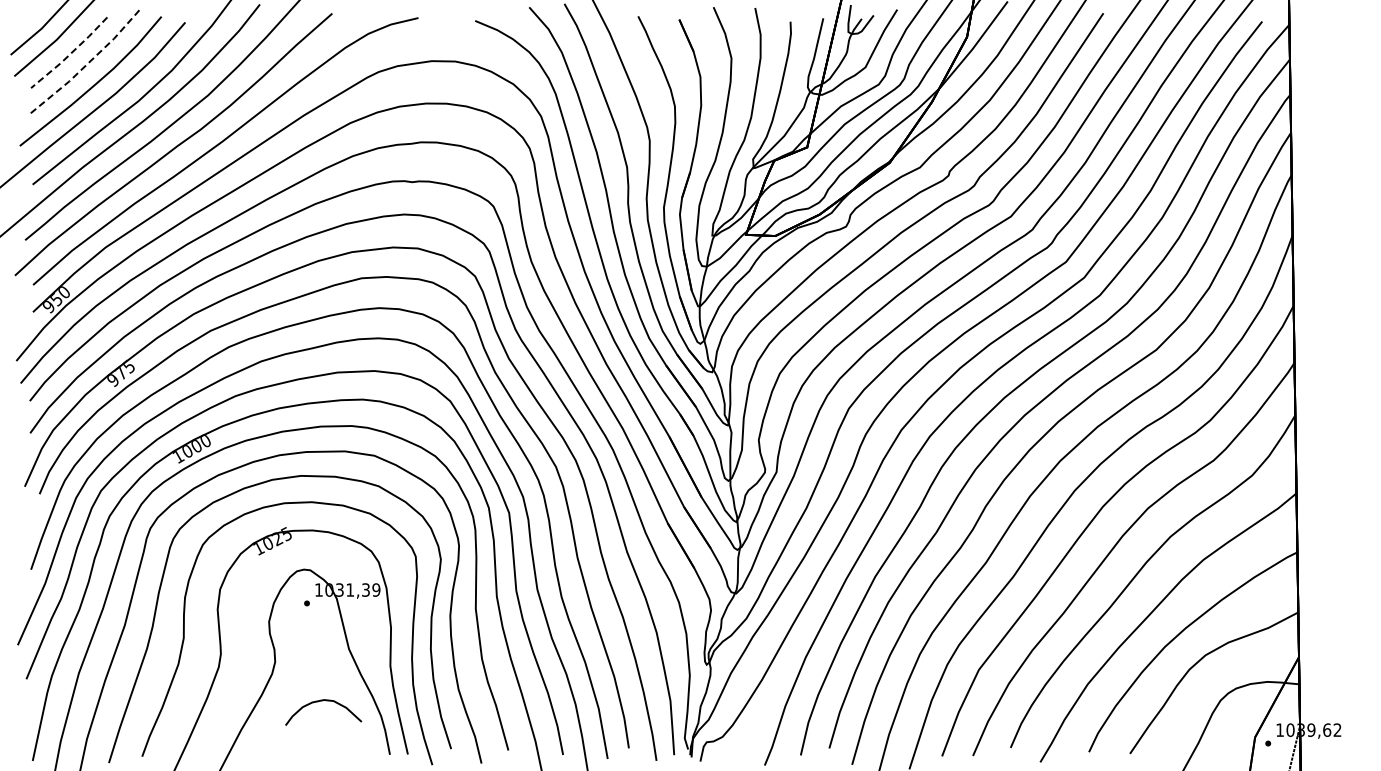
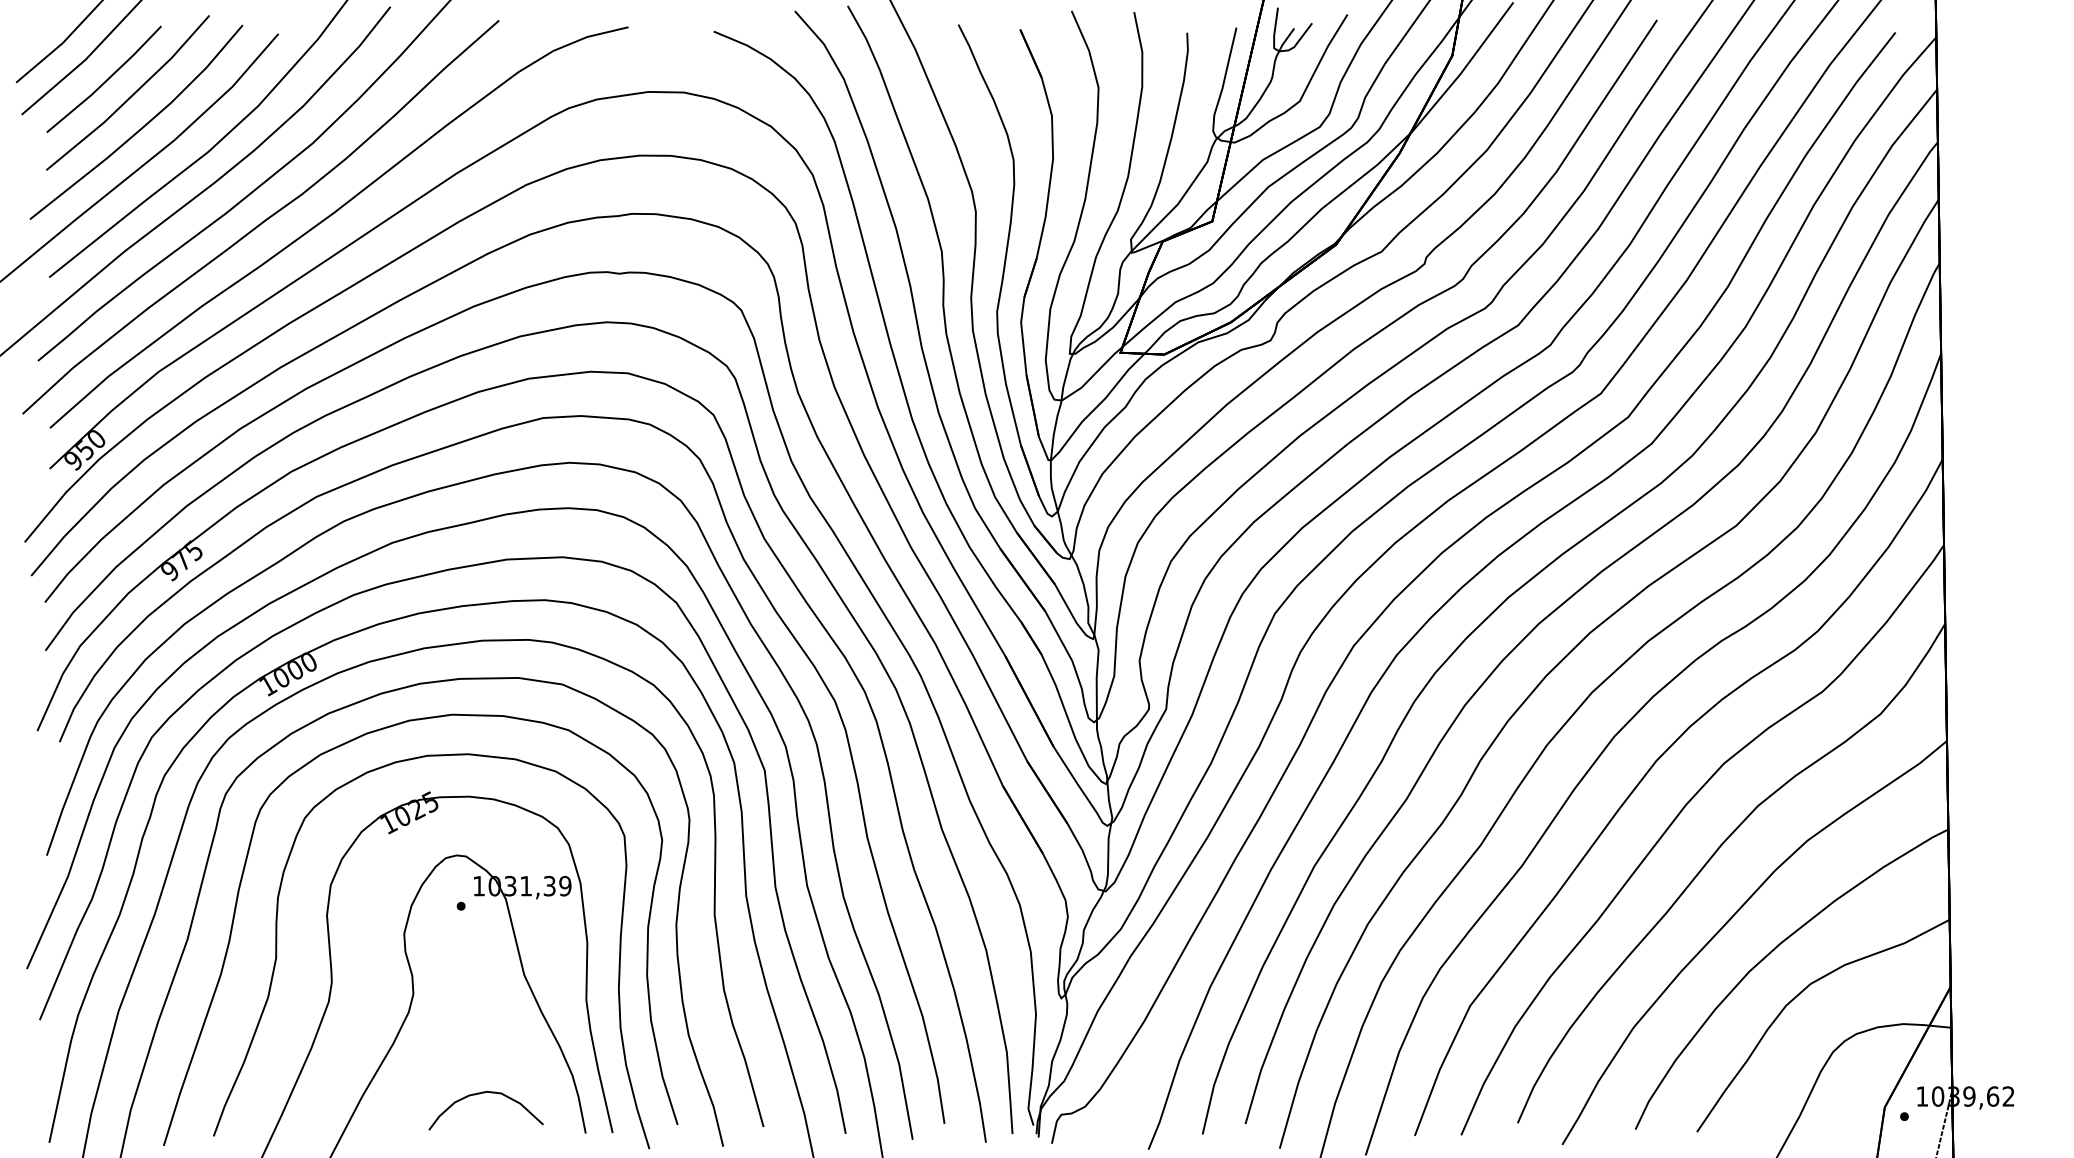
line: (70, 54) -> (106, 81), dashed -> solid
line: (87, 64) -> (131, 96), dashed -> solid
curve: (323, 701) -> (485, 1094), moved

